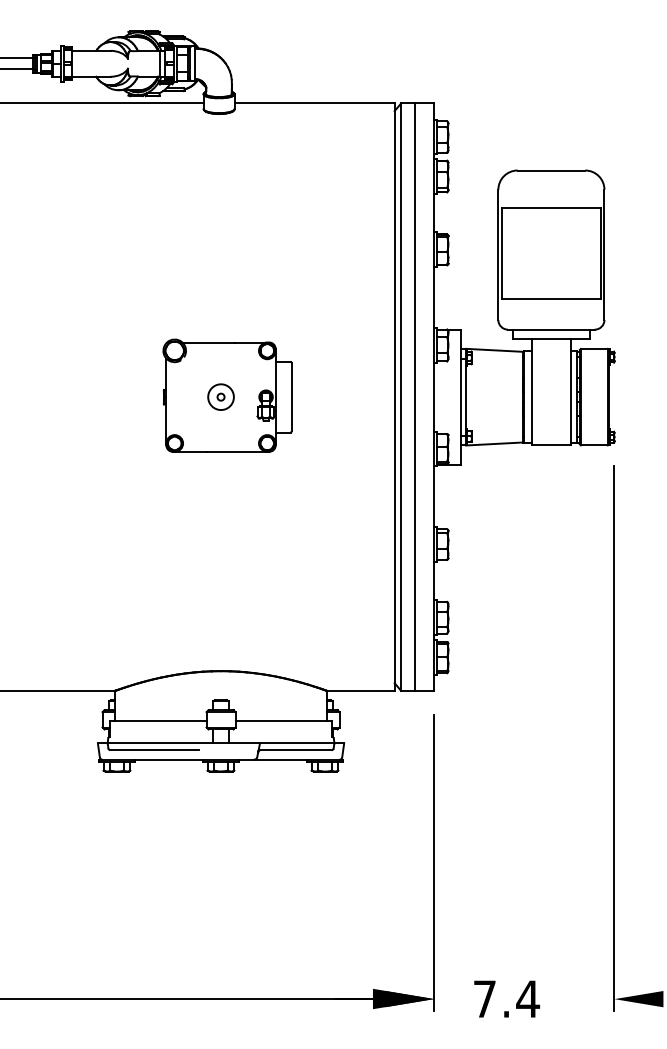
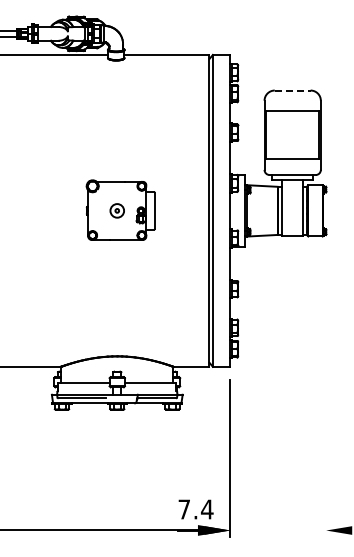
line: (551, 170) -> (292, 90), solid -> dashed
line: (415, 396) -> (220, 210), removed
line: (615, 739) -> (326, 392), removed
text: (505, 999) -> (195, 509), moved

